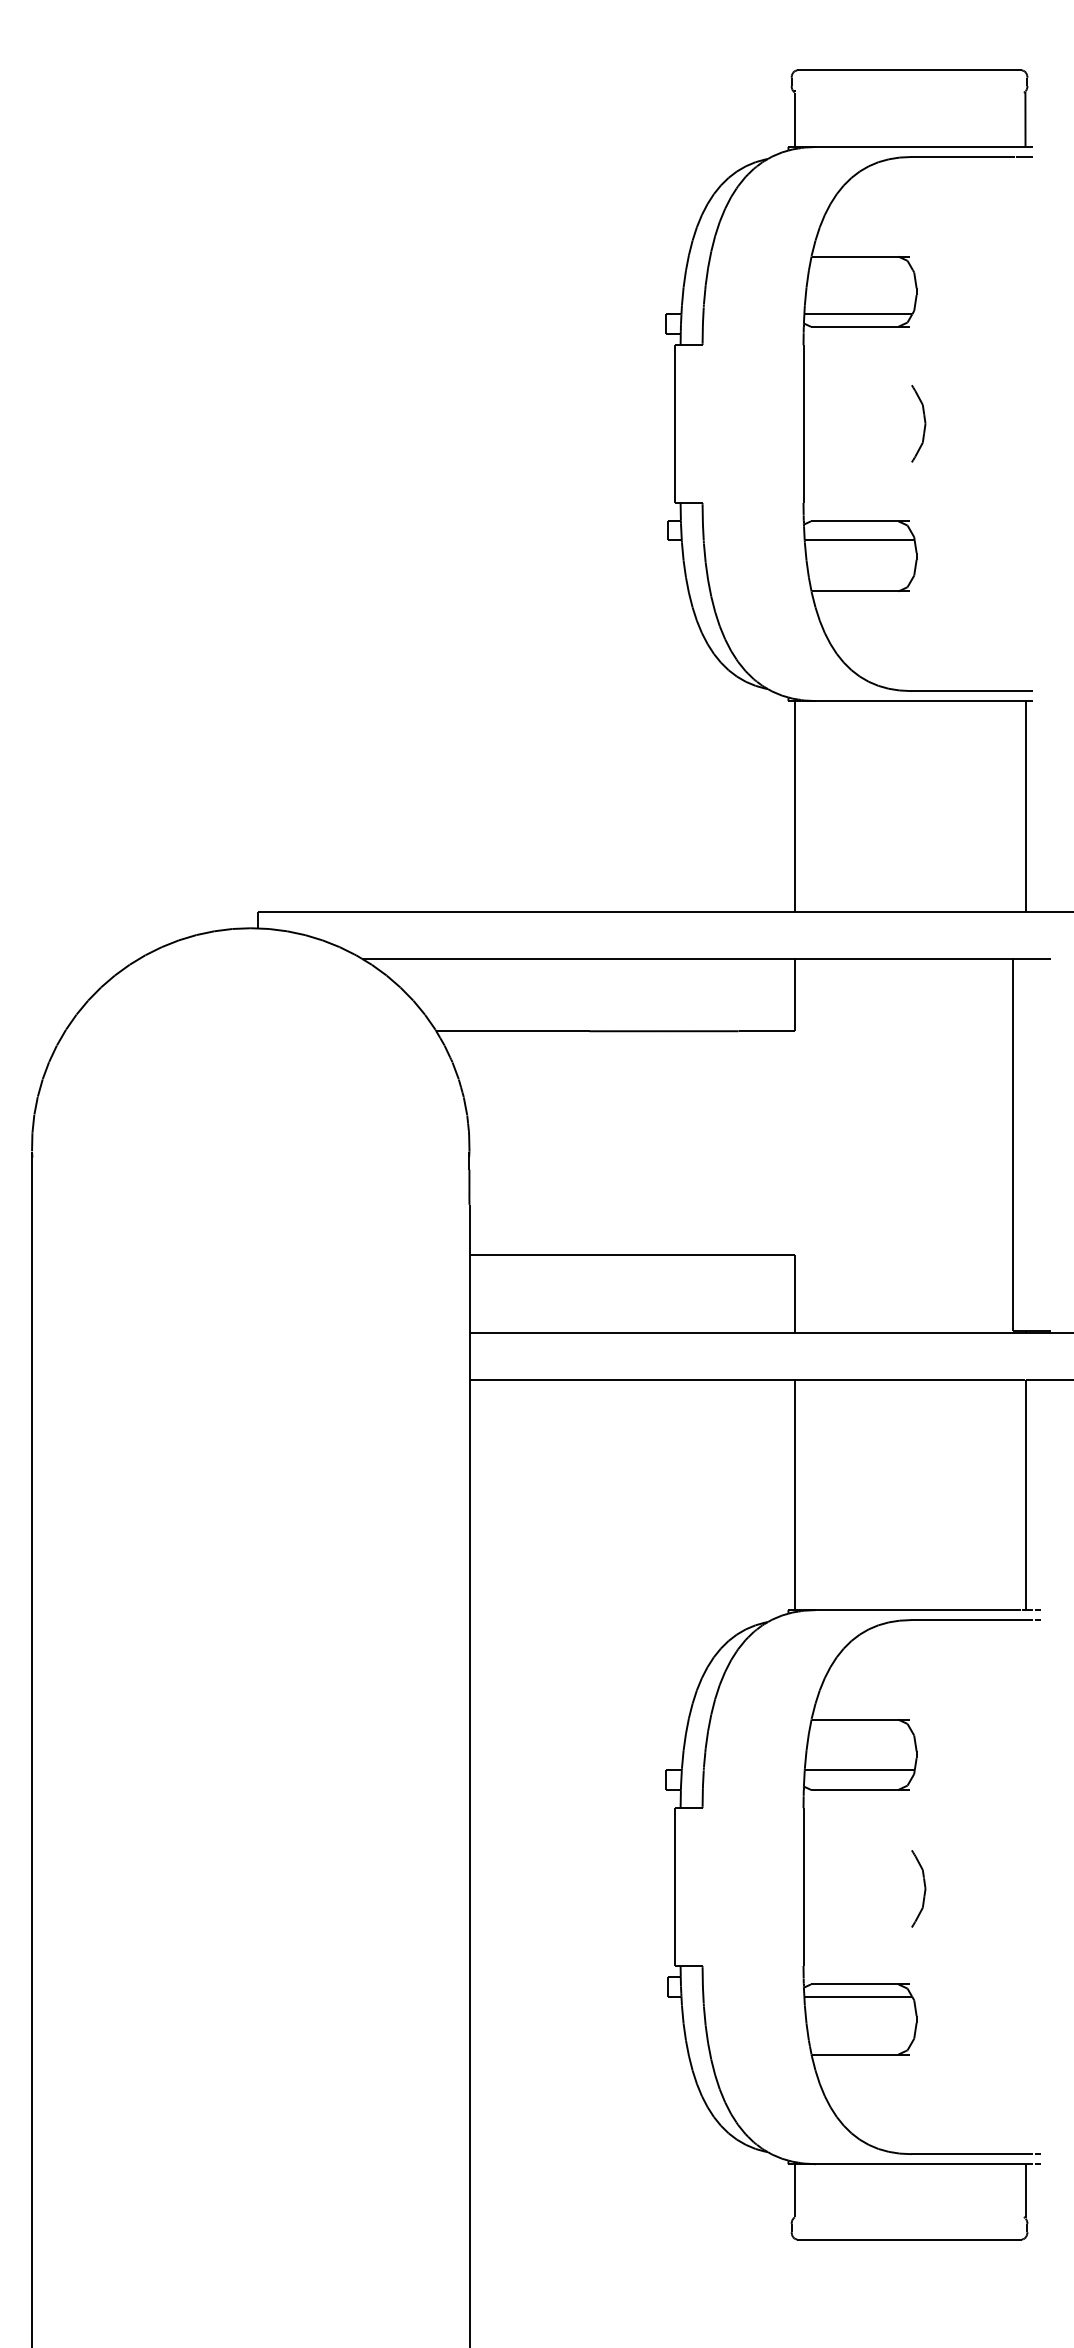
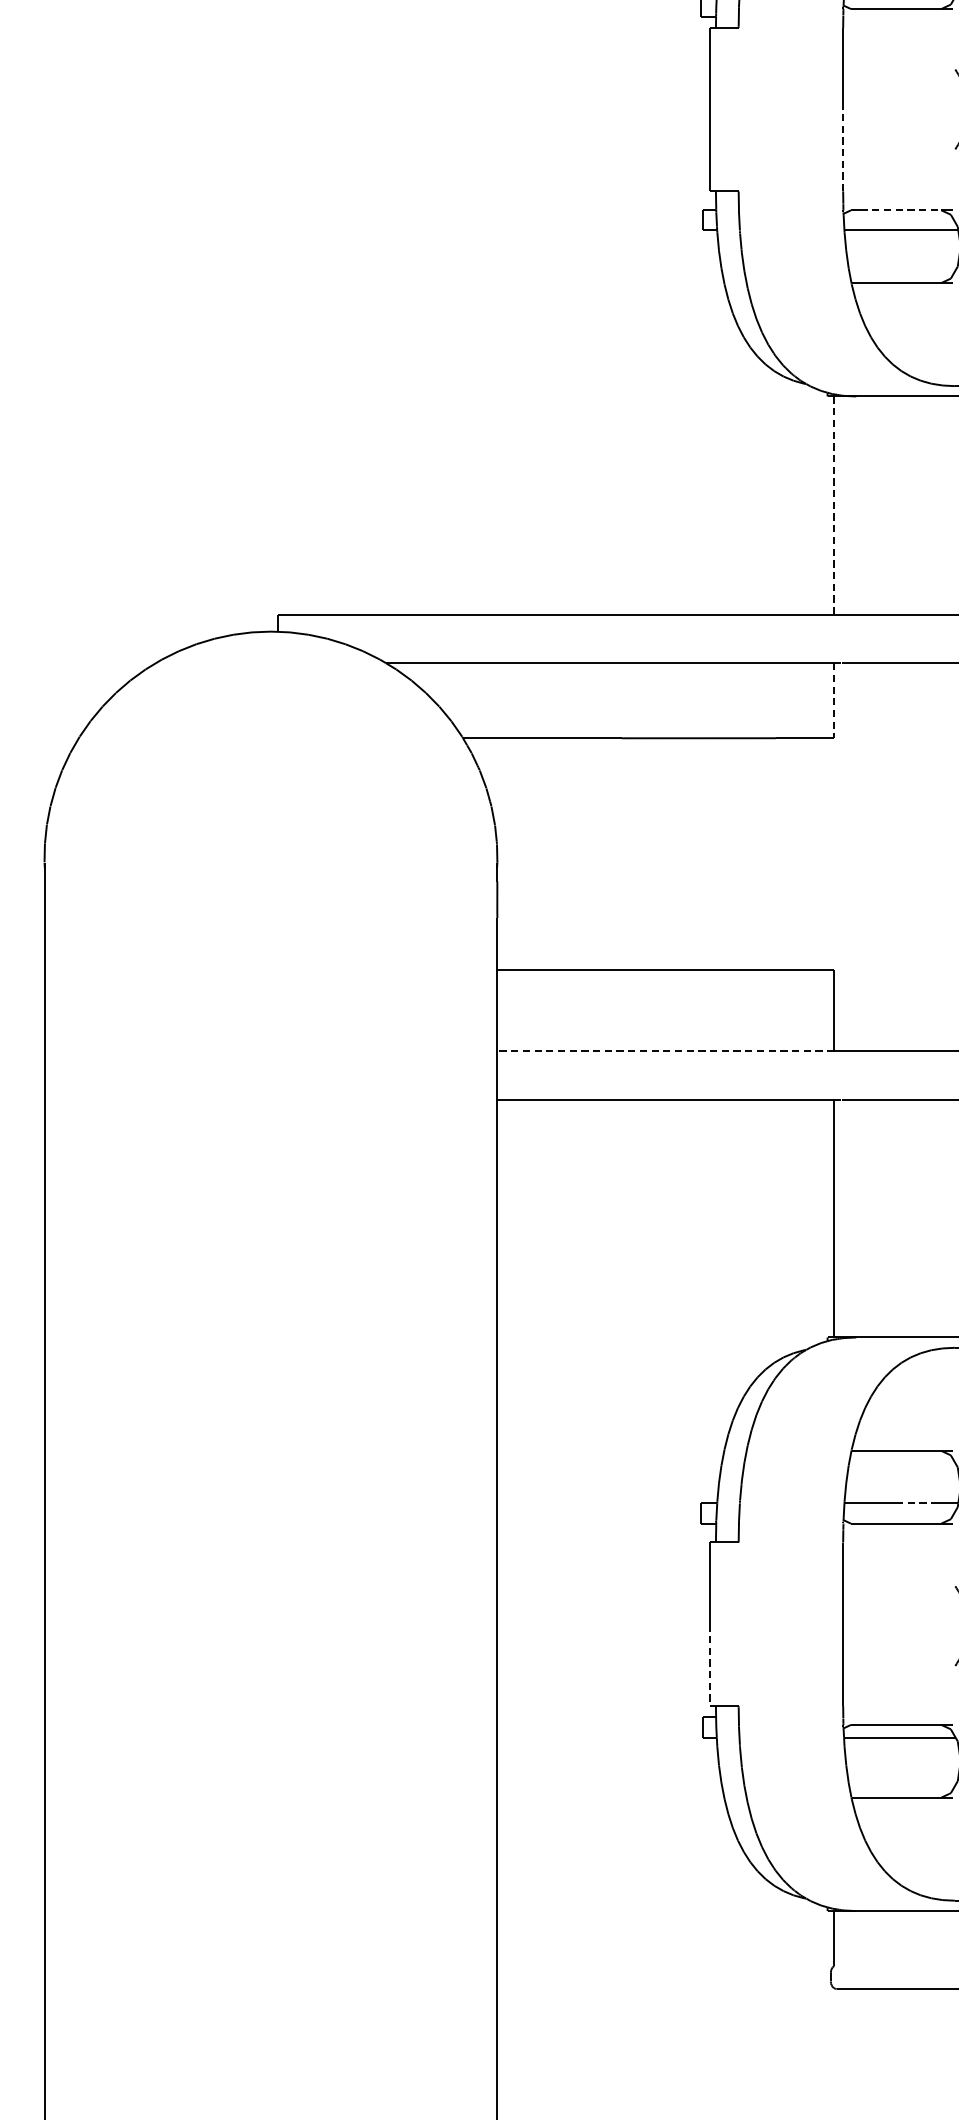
line: (803, 463) -> (843, 150), solid -> dashed
line: (859, 521) -> (901, 210), solid -> dashed
line: (794, 806) -> (833, 505), solid -> dashed
line: (794, 995) -> (833, 701), solid -> dashed
line: (632, 1333) -> (666, 1051), solid -> dashed
line: (872, 1770) -> (914, 1503), solid -> dashed
line: (674, 1926) -> (709, 1665), solid -> dashed

